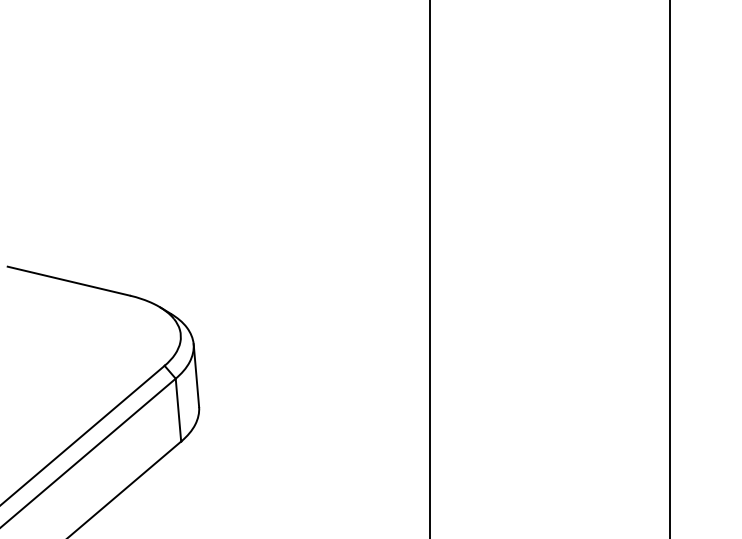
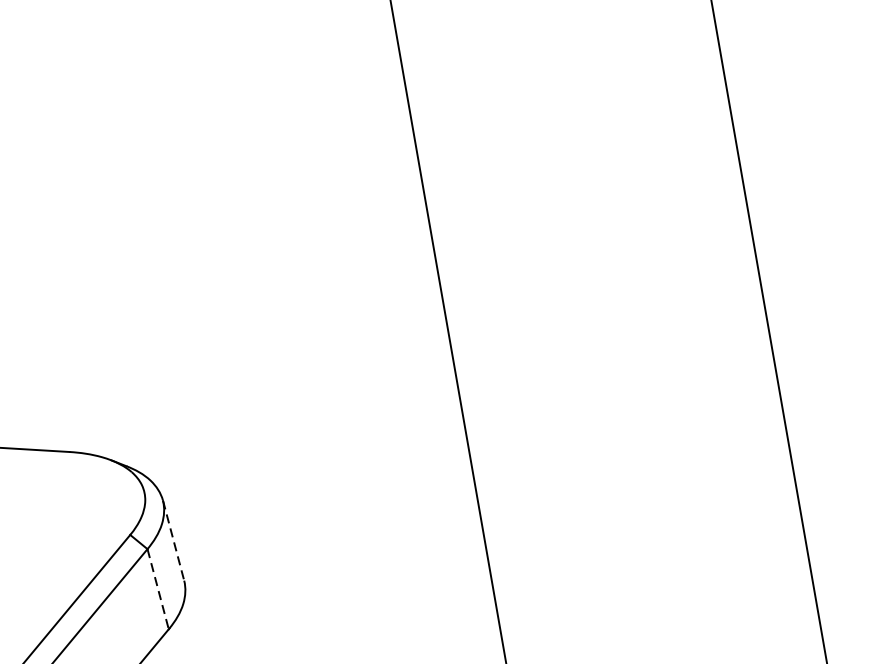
line: (196, 375) -> (173, 540), solid -> dashed
line: (178, 410) -> (158, 589), solid -> dashed

